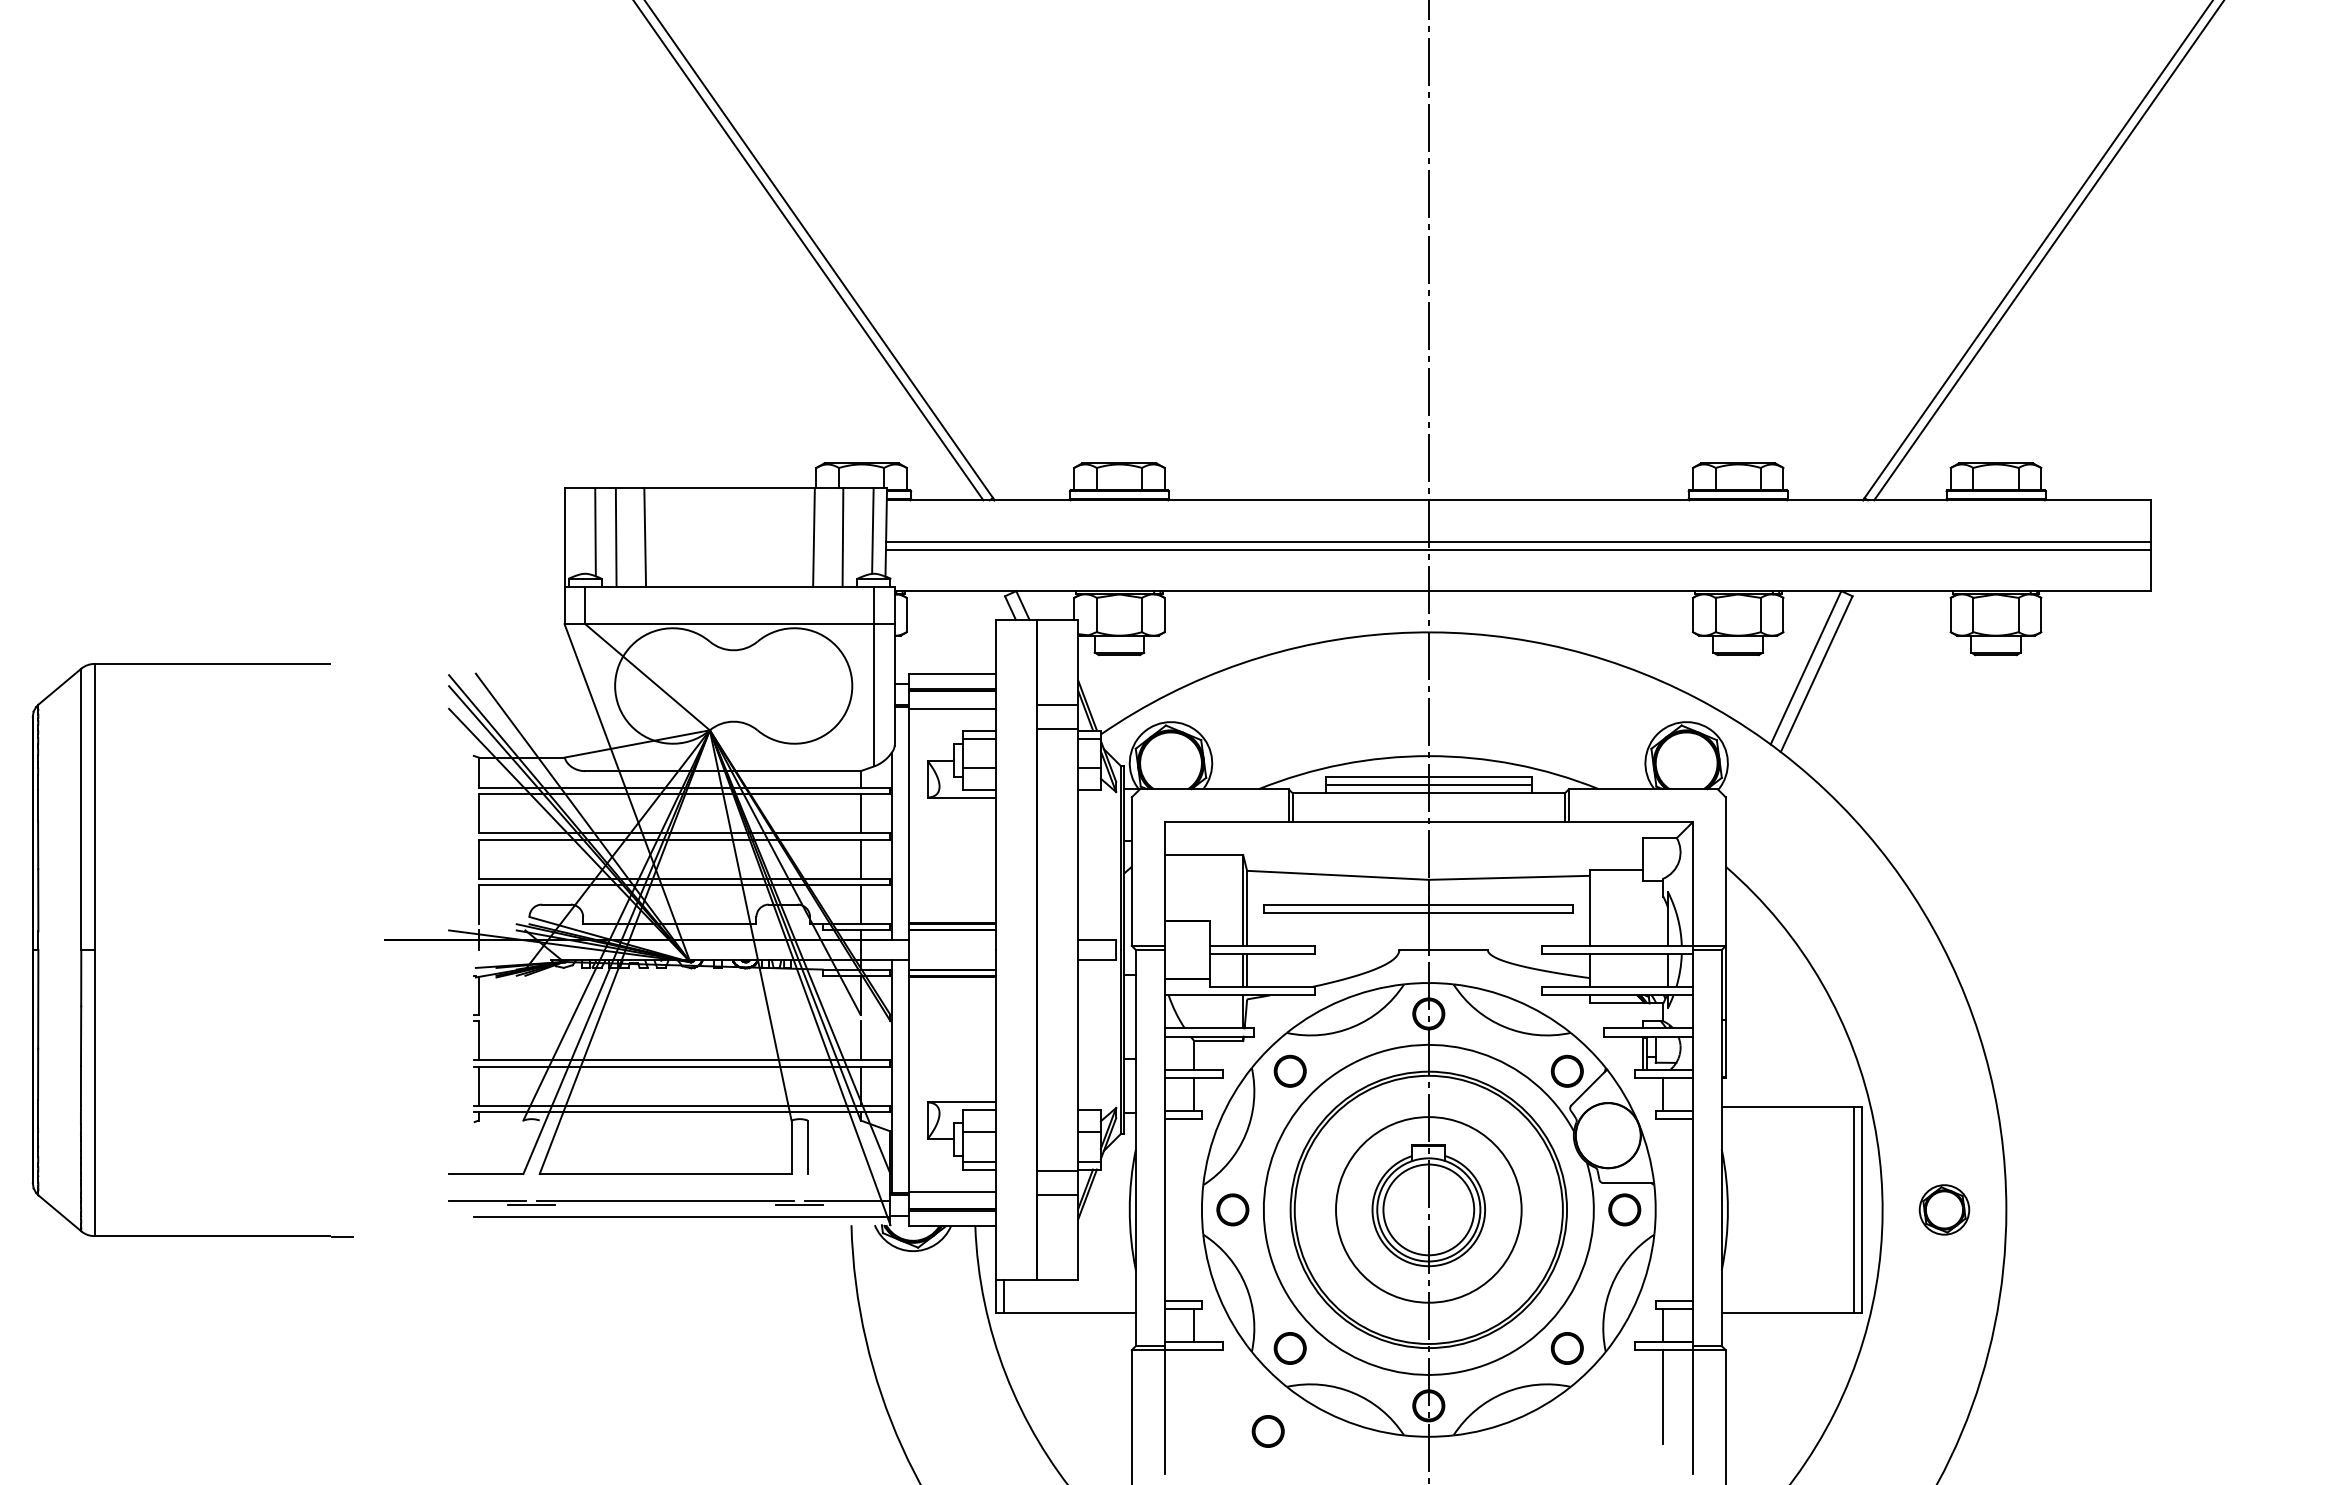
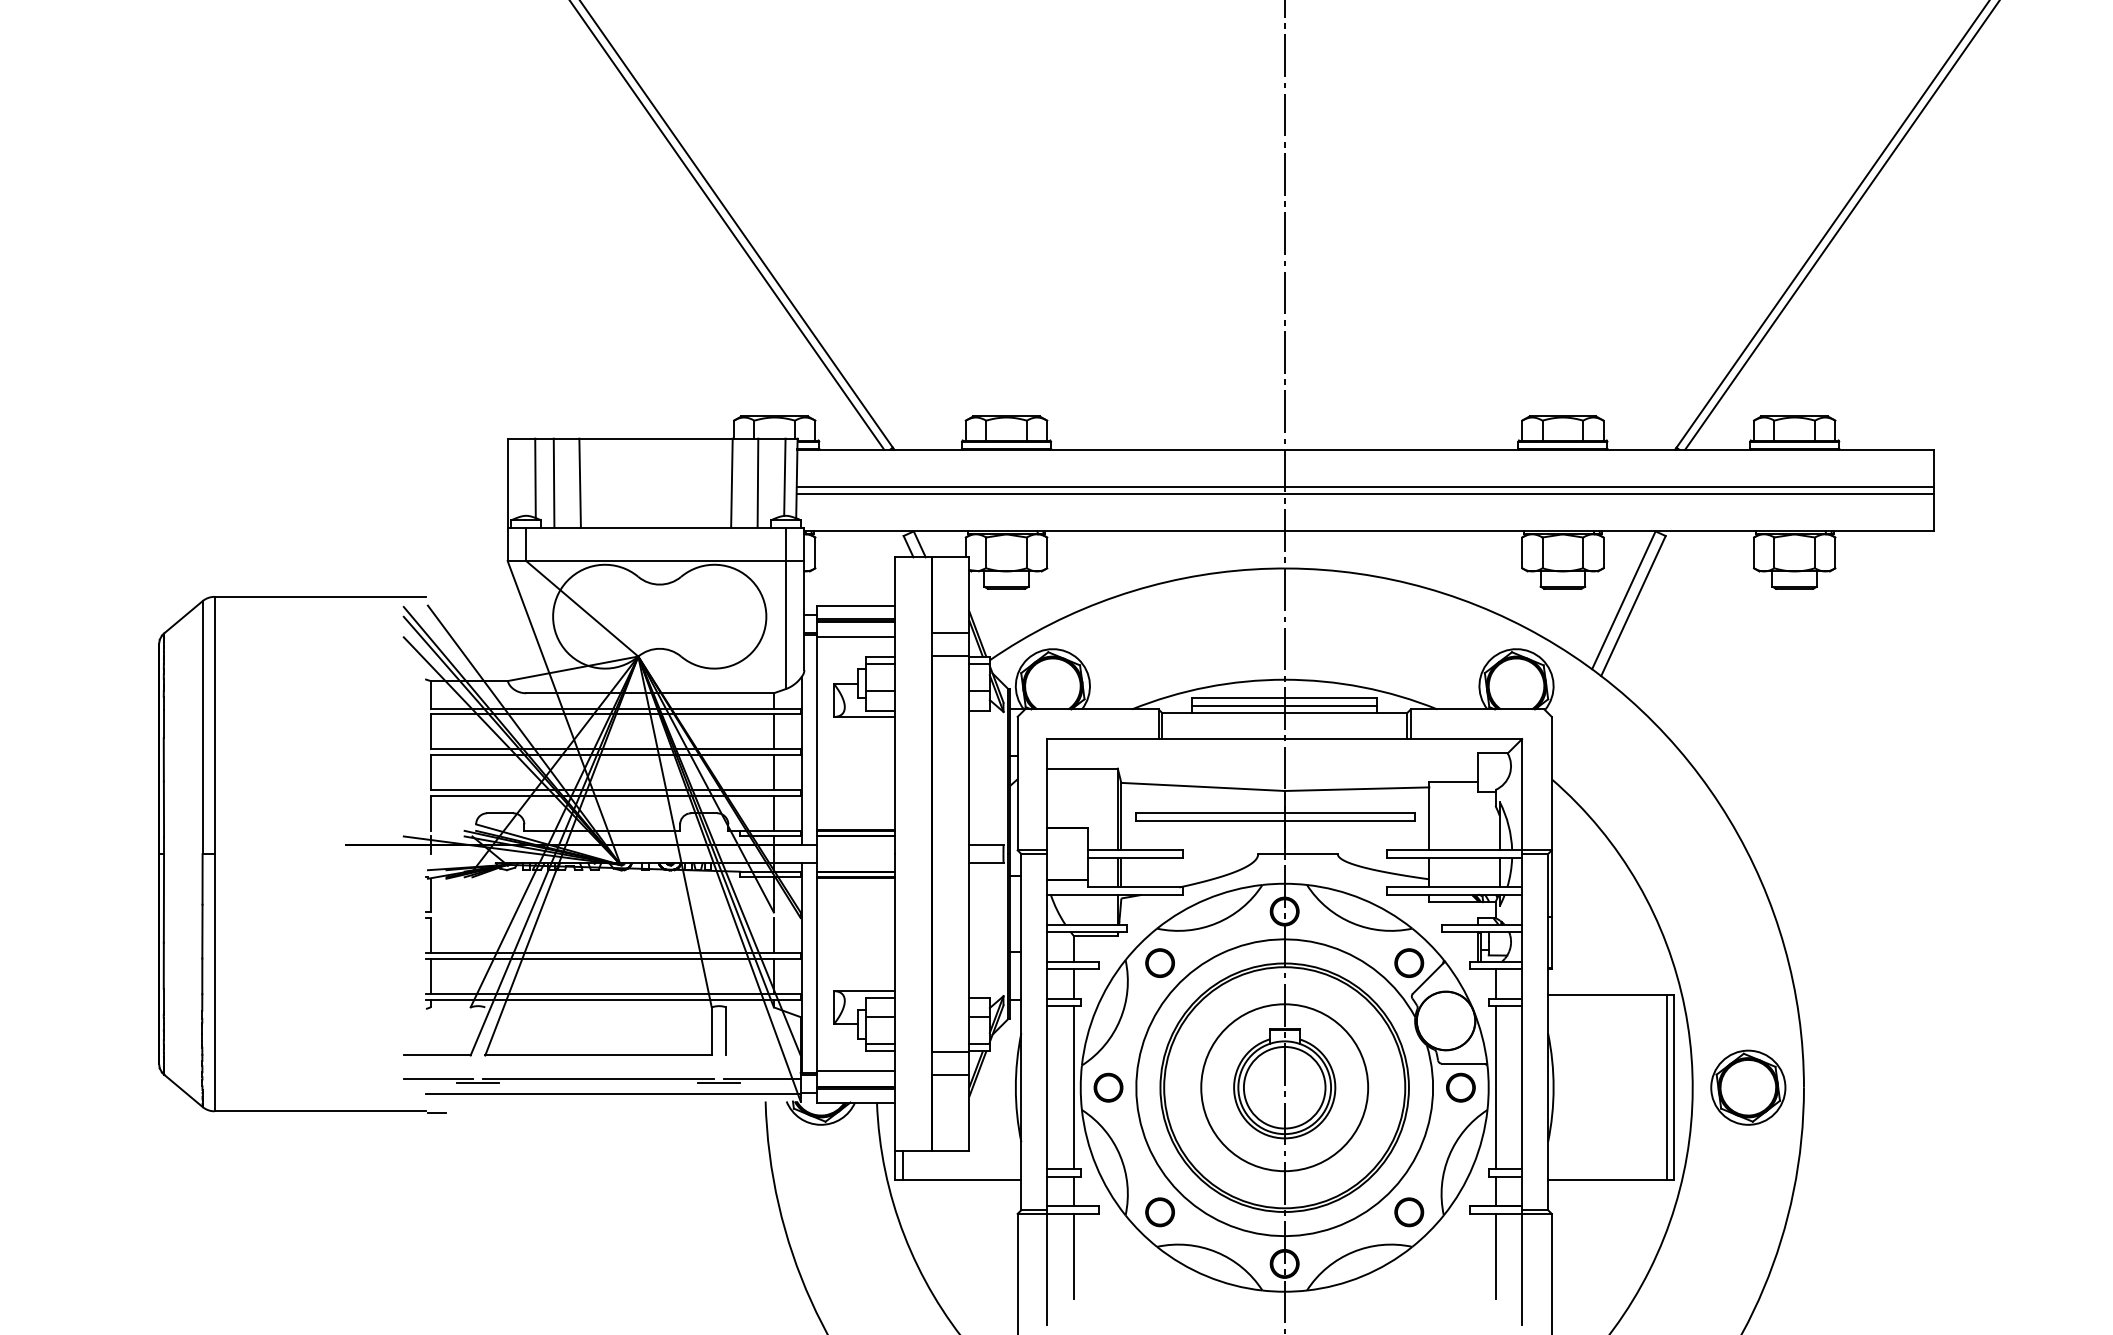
part: (95, 950) -> (215, 854), moved
line: (1194, 1209) -> (1074, 1087), added
line: (1663, 1209) -> (1495, 1087), added
part: (1944, 1209) -> (1748, 1087), size x1.67
line: (1194, 1397) -> (1074, 1256), added
part: (1267, 1431) -> (1139, 1286), removed

